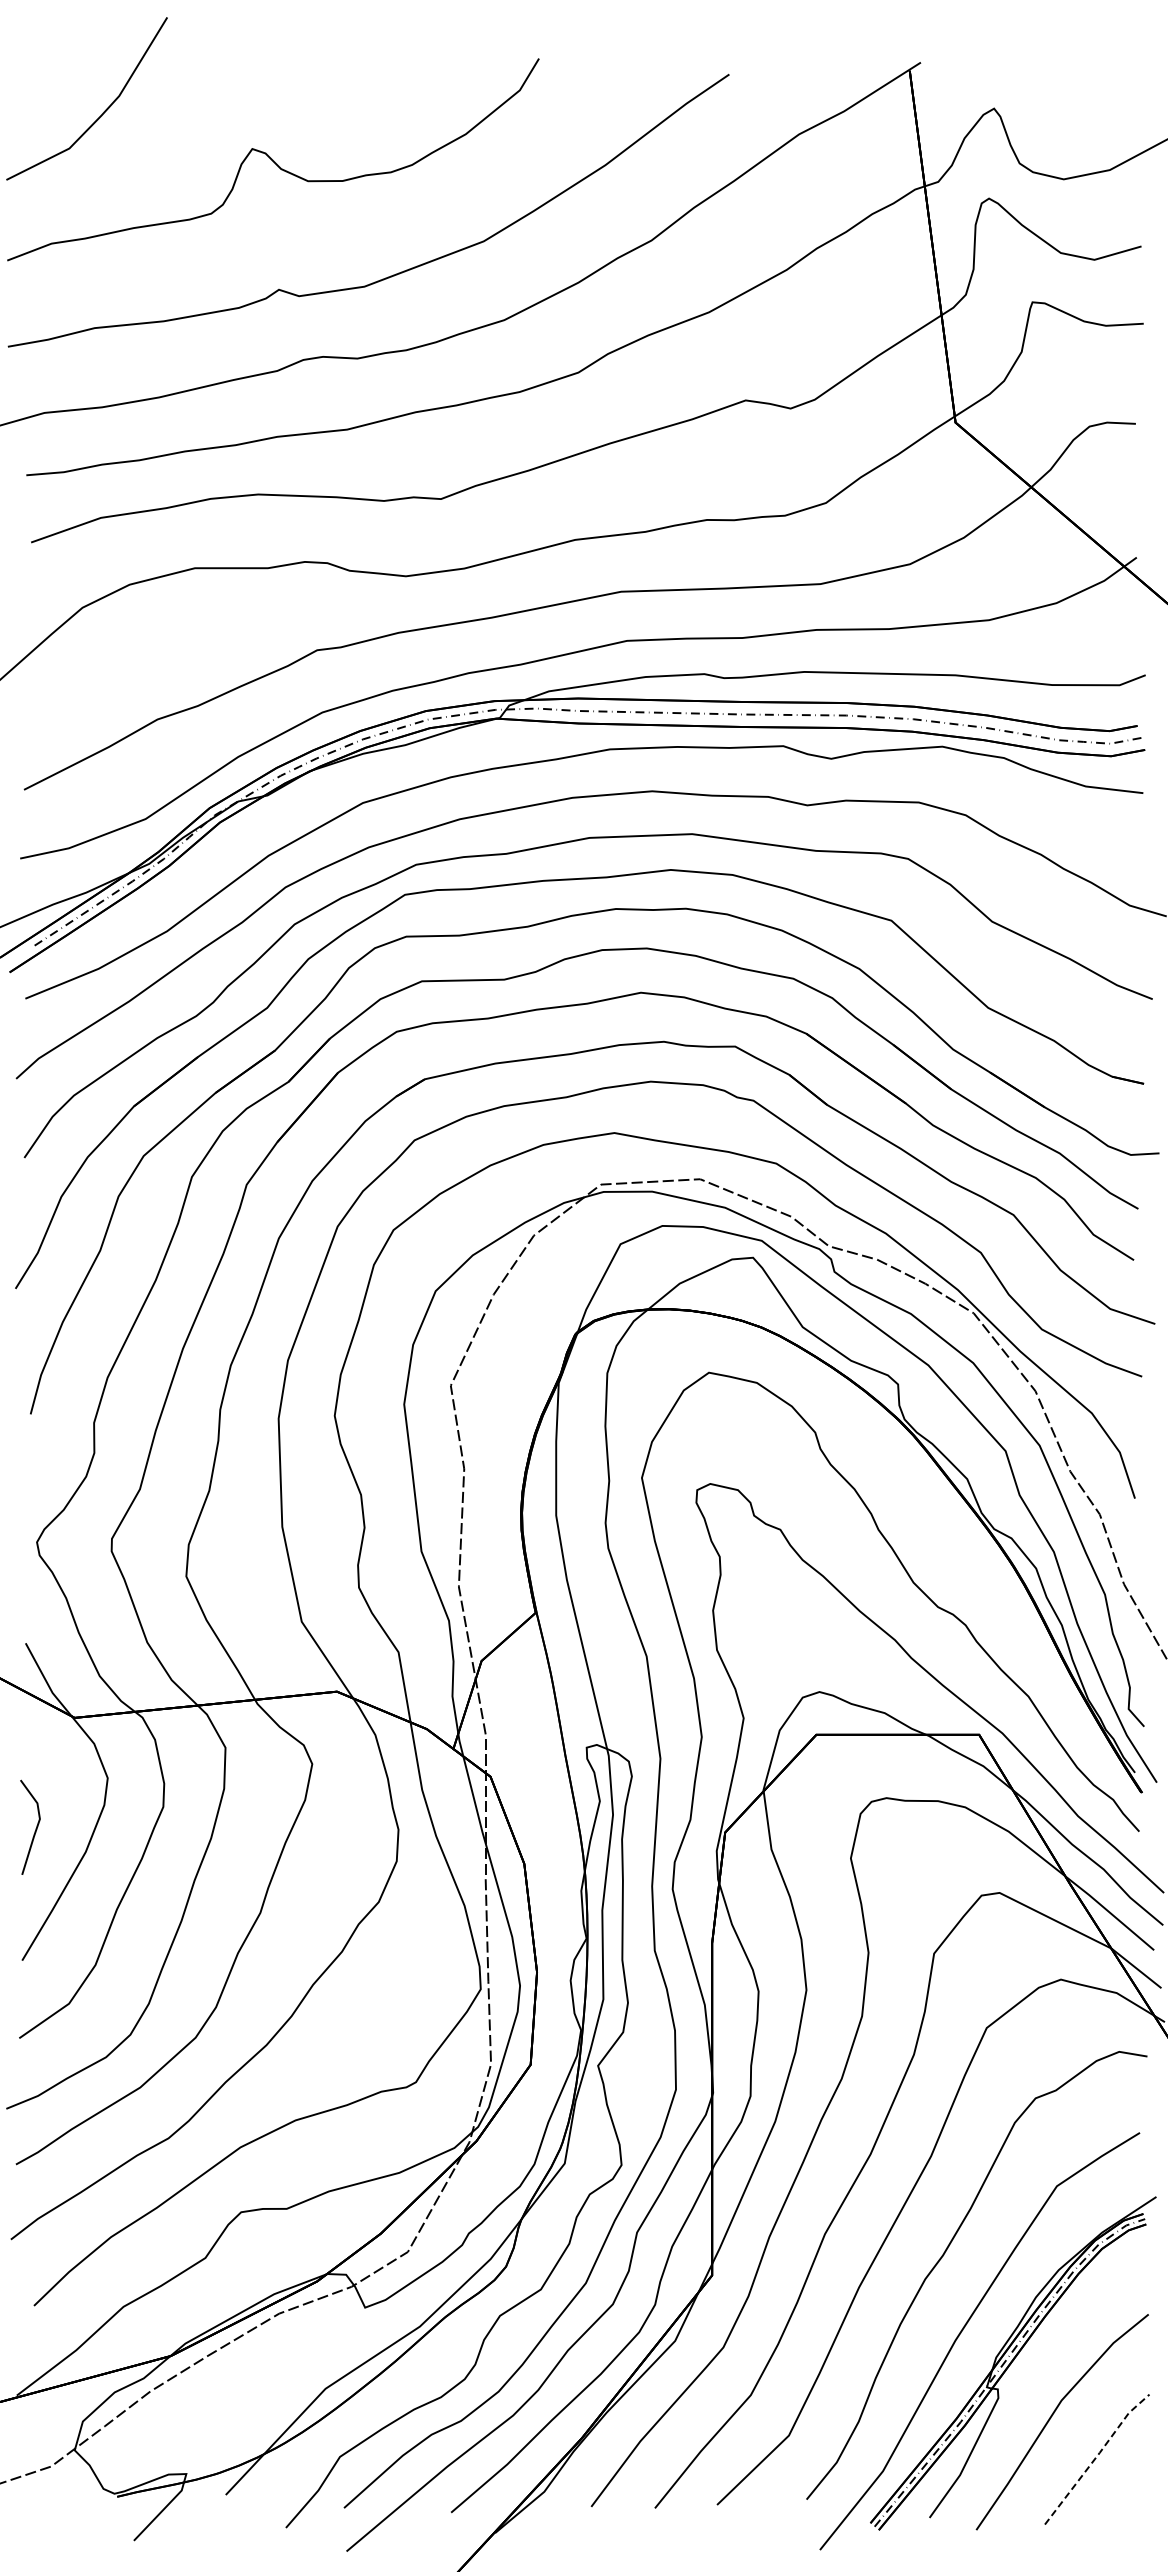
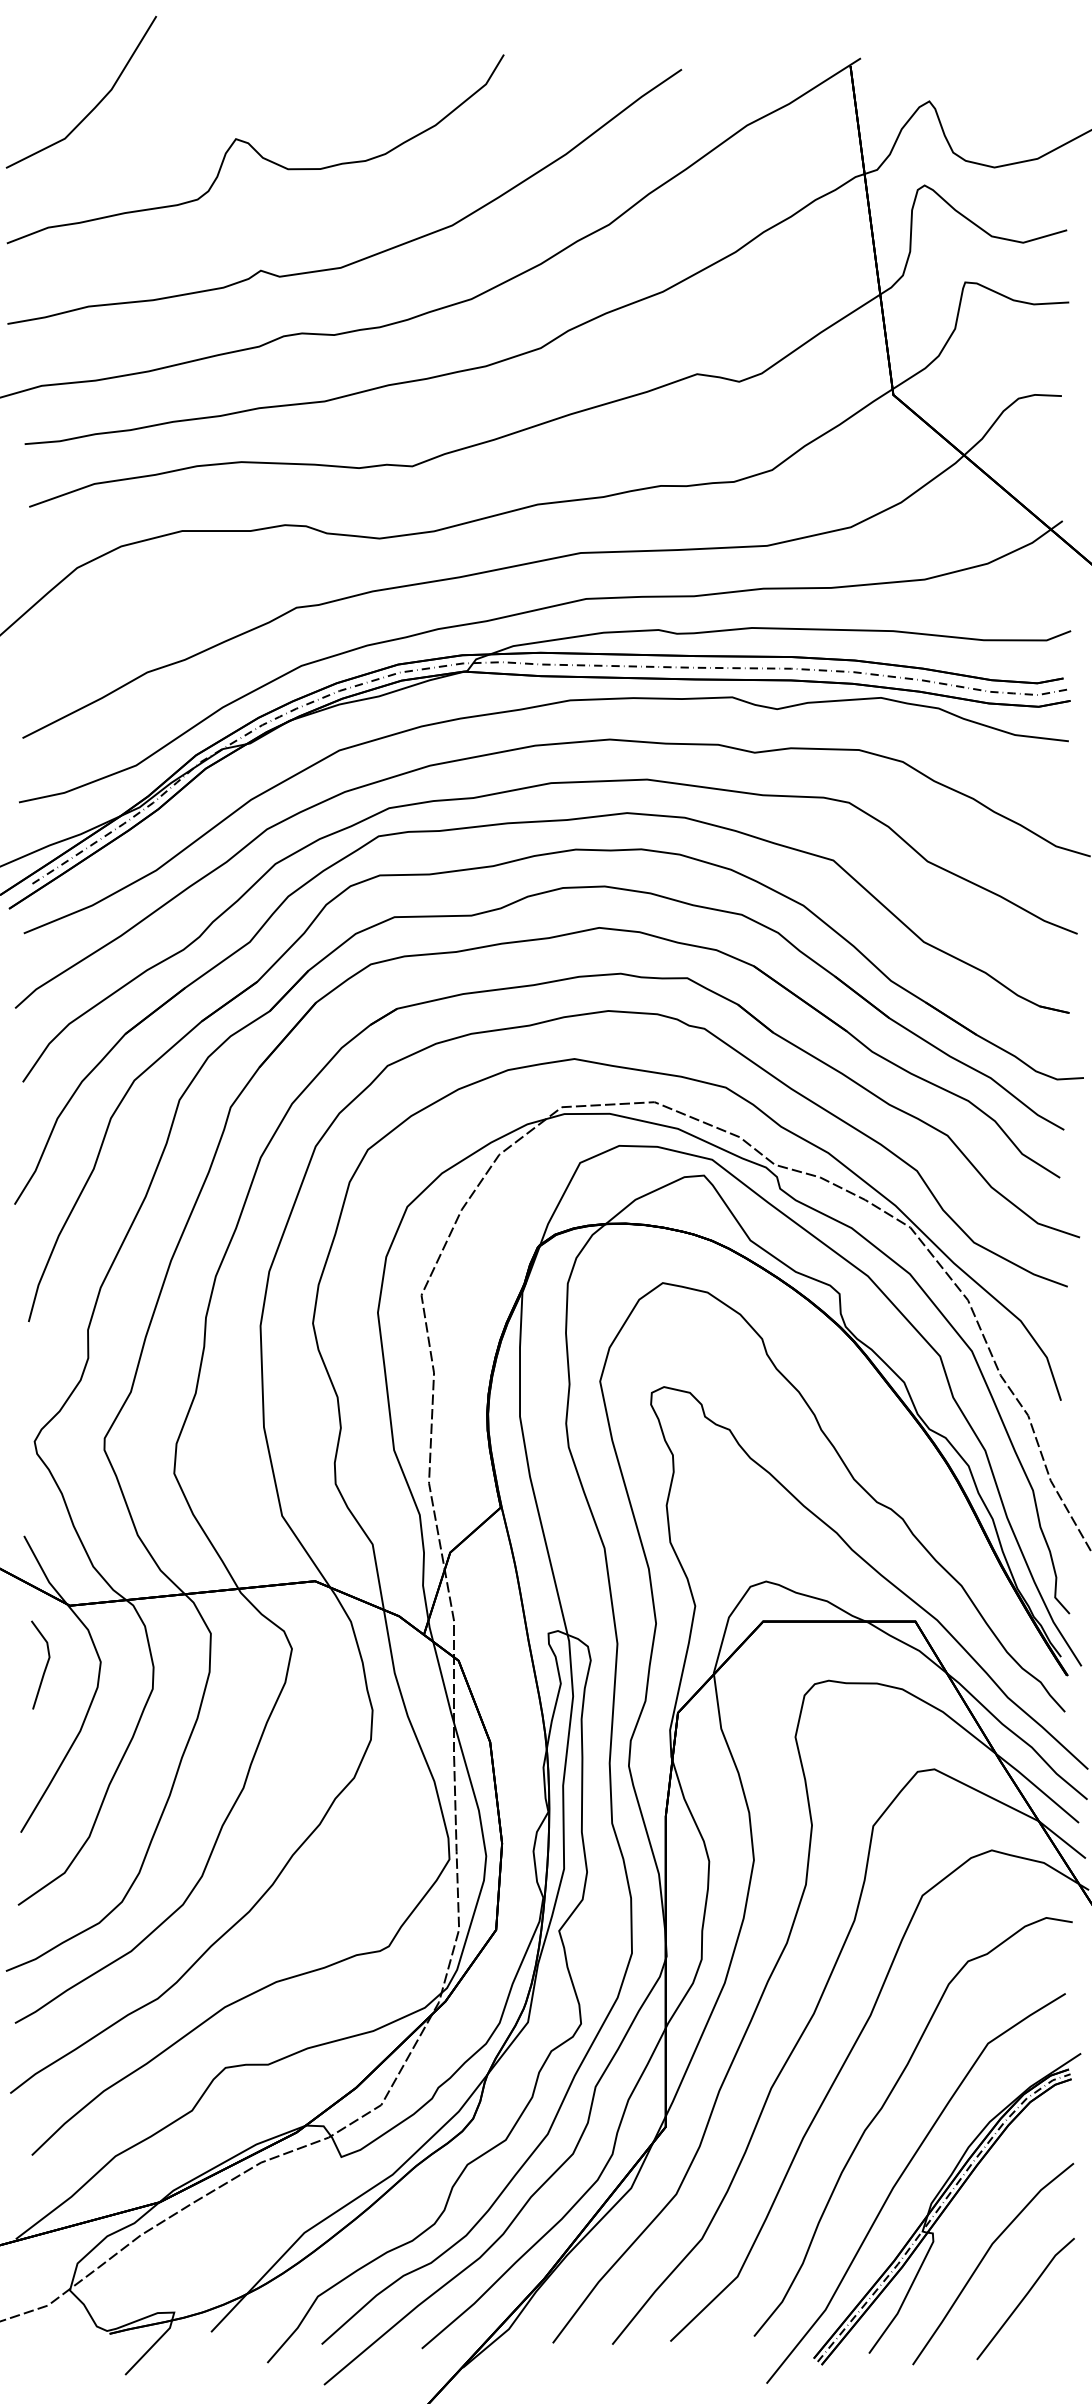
line: (35, 1828) -> (45, 1666), moved
line: (1096, 2456) -> (1025, 2296), dashed -> solid

